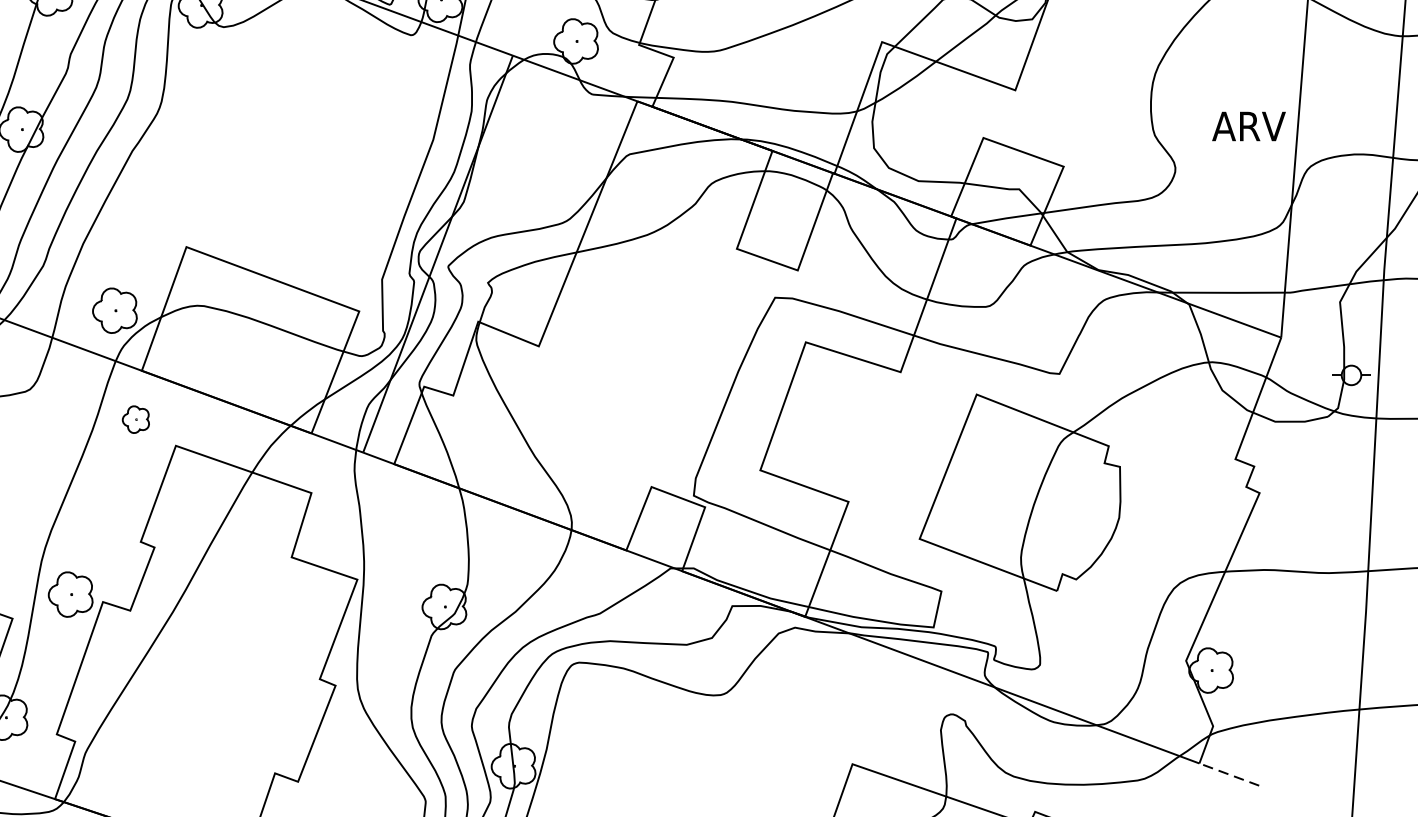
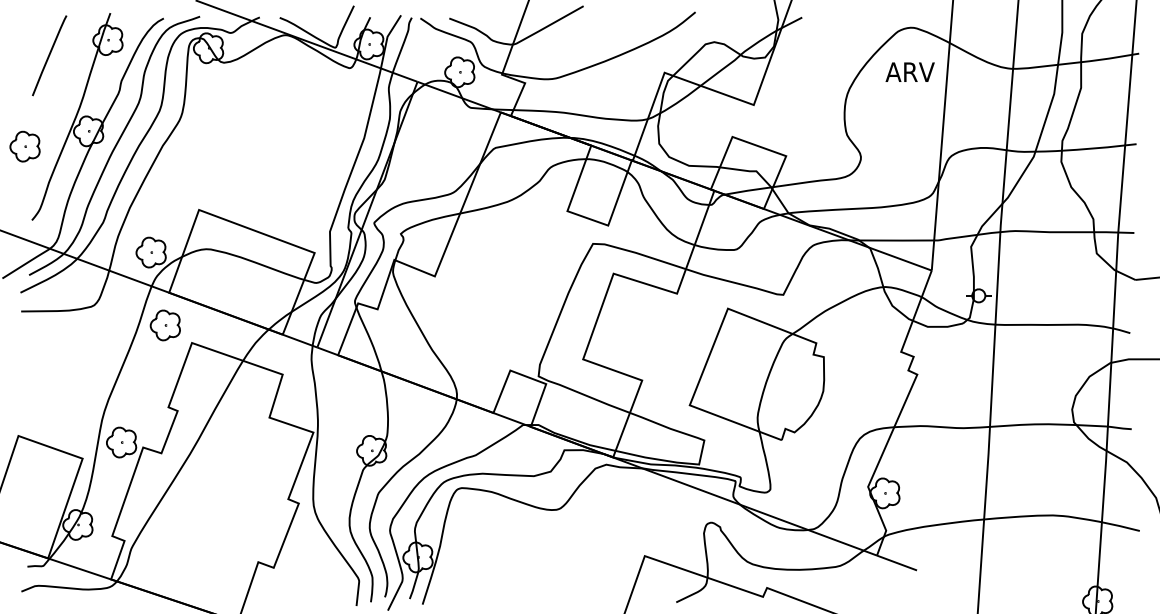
text: (1247, 125) -> (909, 71), moved
part: (134, 419) -> (164, 325), size x1.67
line: (1228, 773) -> (896, 562), dashed -> solid

